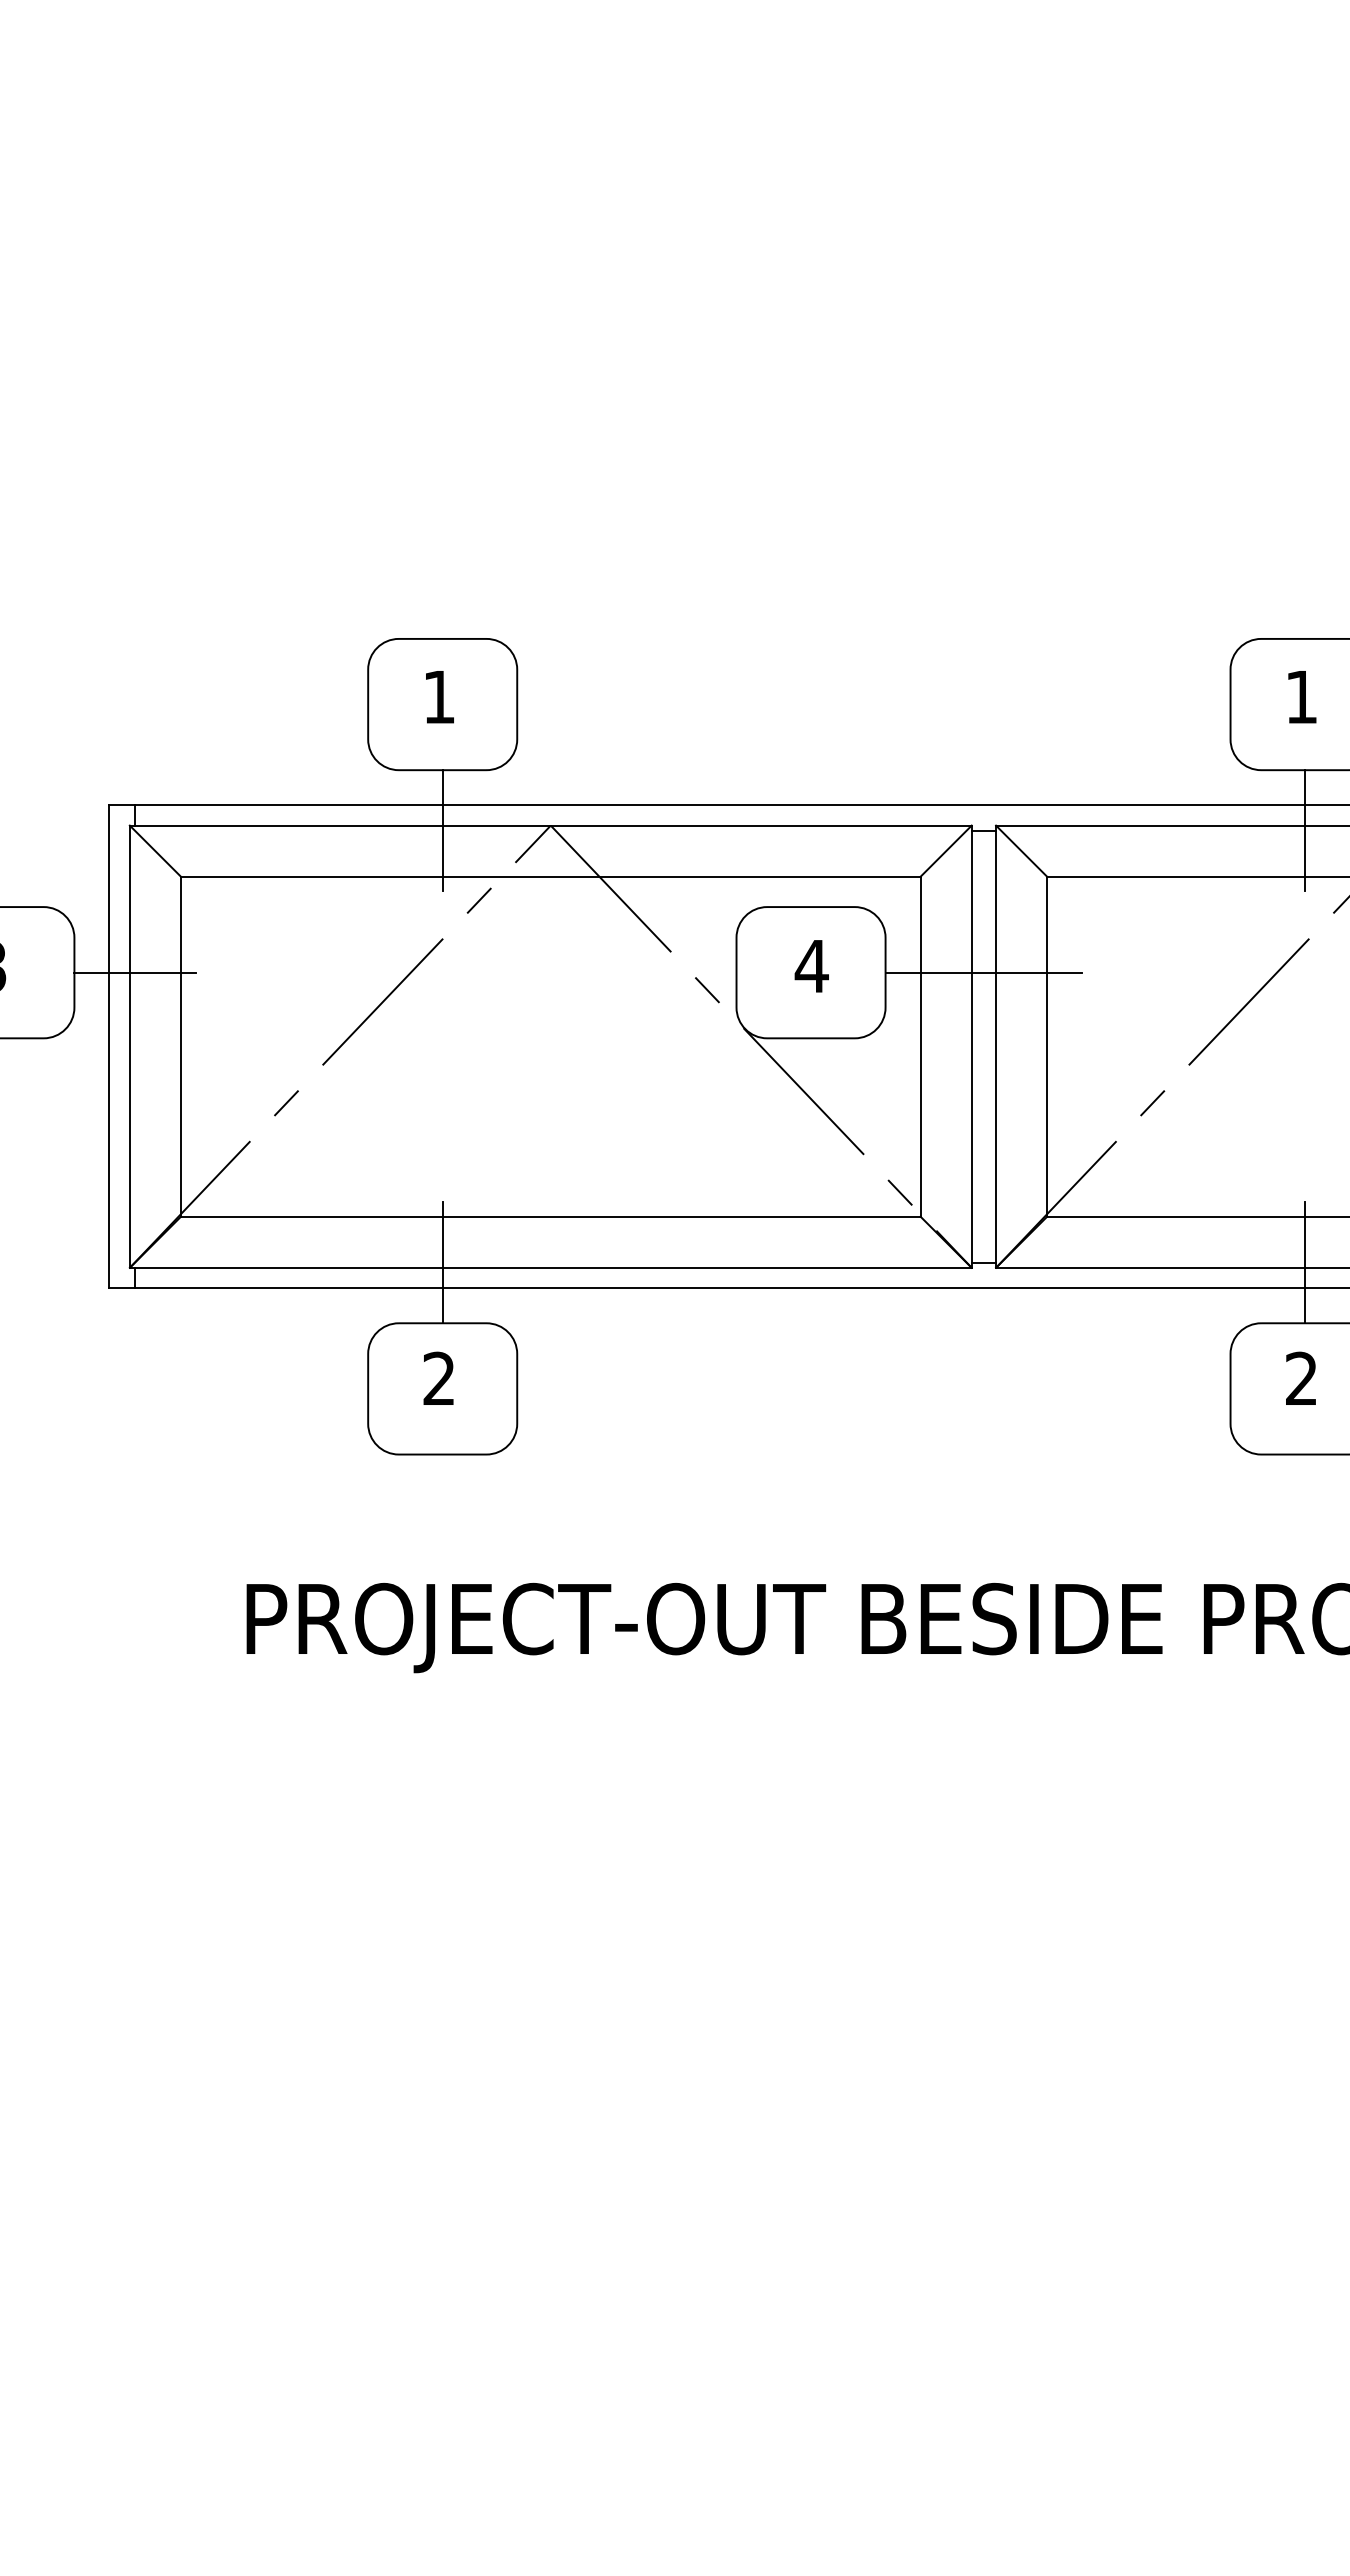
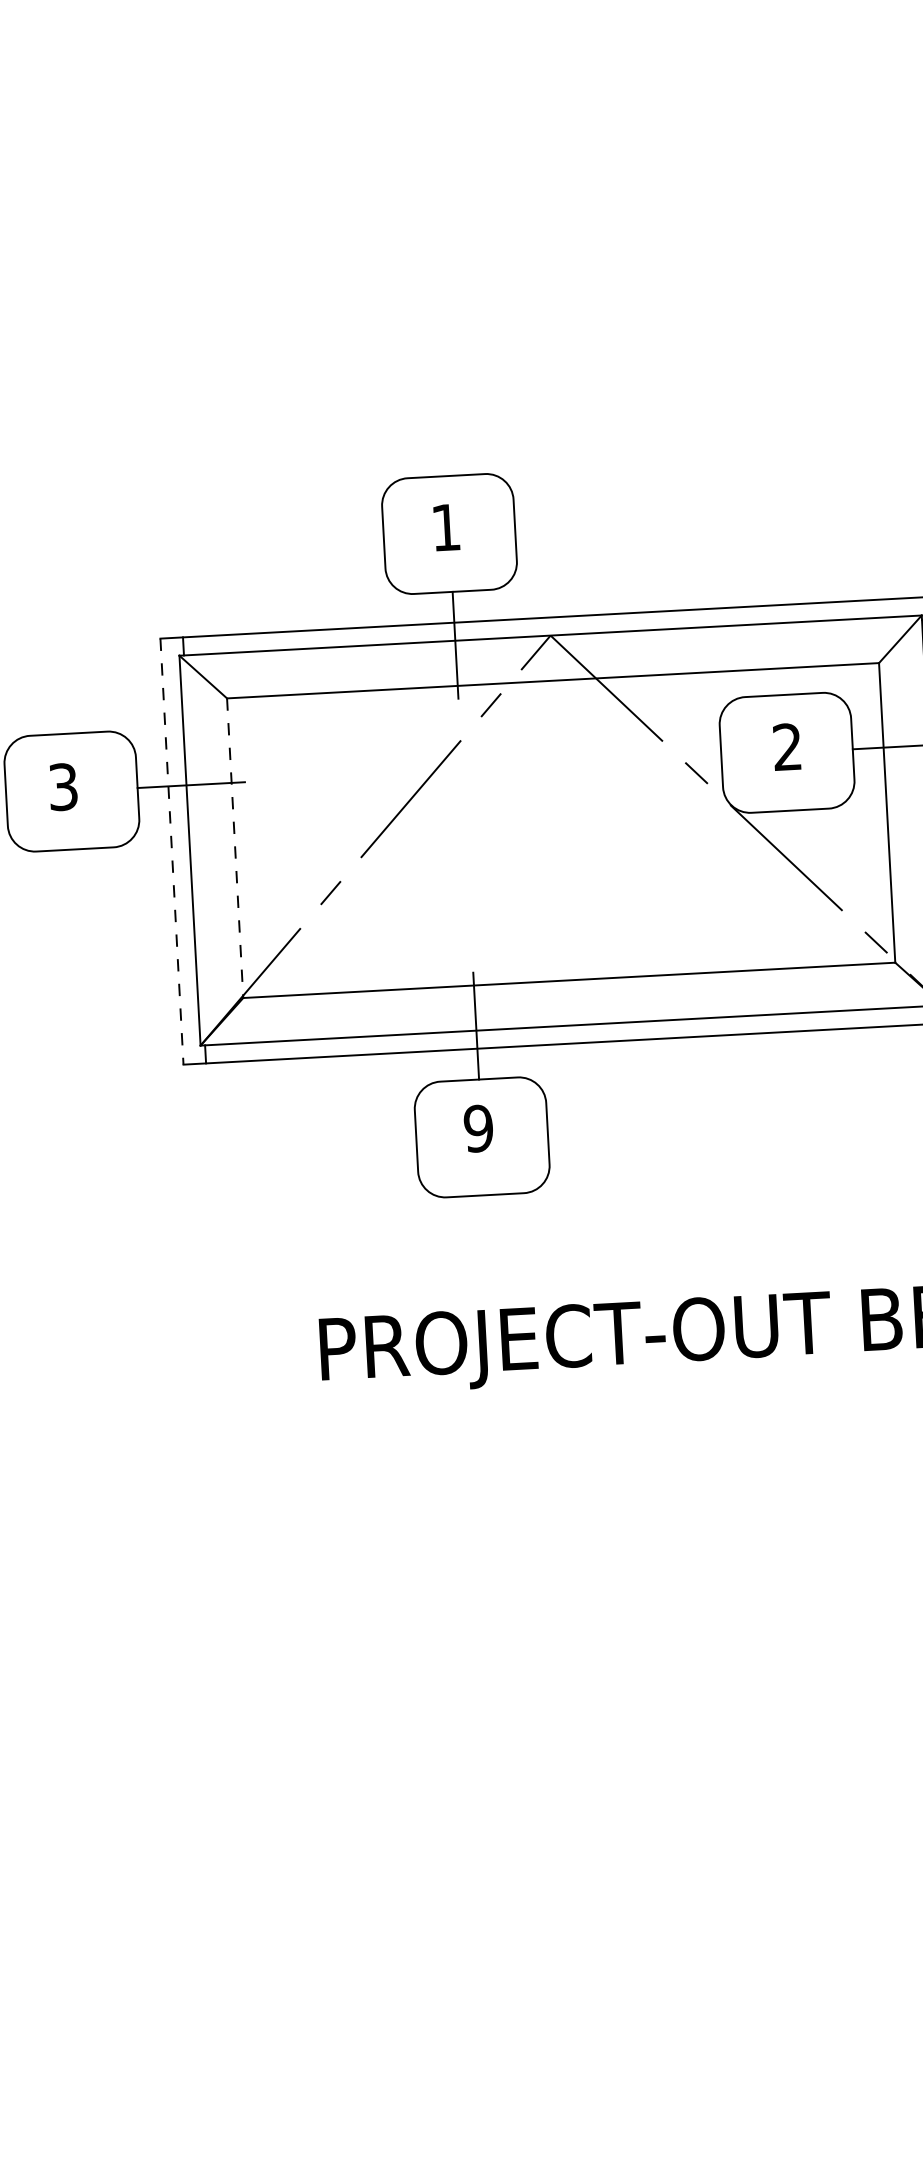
text: (811, 965) -> (787, 746), 4 -> 2
line: (109, 1046) -> (172, 851), solid -> dashed
line: (181, 1046) -> (235, 847), solid -> dashed
text: (439, 1378) -> (478, 1128), 2 -> 9

